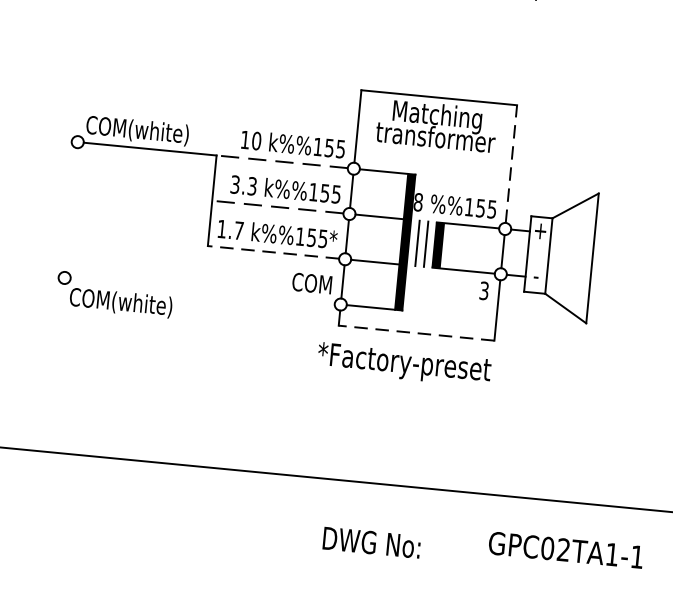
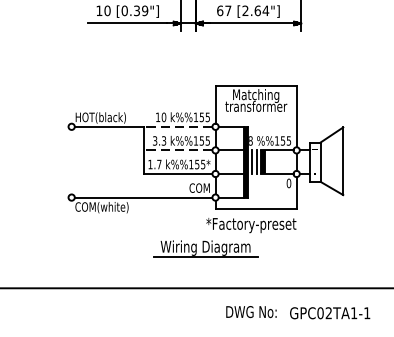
text: (136, 129) -> (101, 117), COM(white) -> HOT(black)
line: (511, 163) -> (296, 116), dashed -> solid
line: (272, 253) -> (177, 174), dashed -> solid
text: (483, 290) -> (288, 183), 3 -> 0
line: (202, 291) -> (143, 197), added
line: (417, 333) -> (256, 208), dashed -> solid
part: (312, 400) -> (205, 248), added
text: (371, 543) -> (251, 312), moved
text: (566, 550) -> (330, 313), moved

